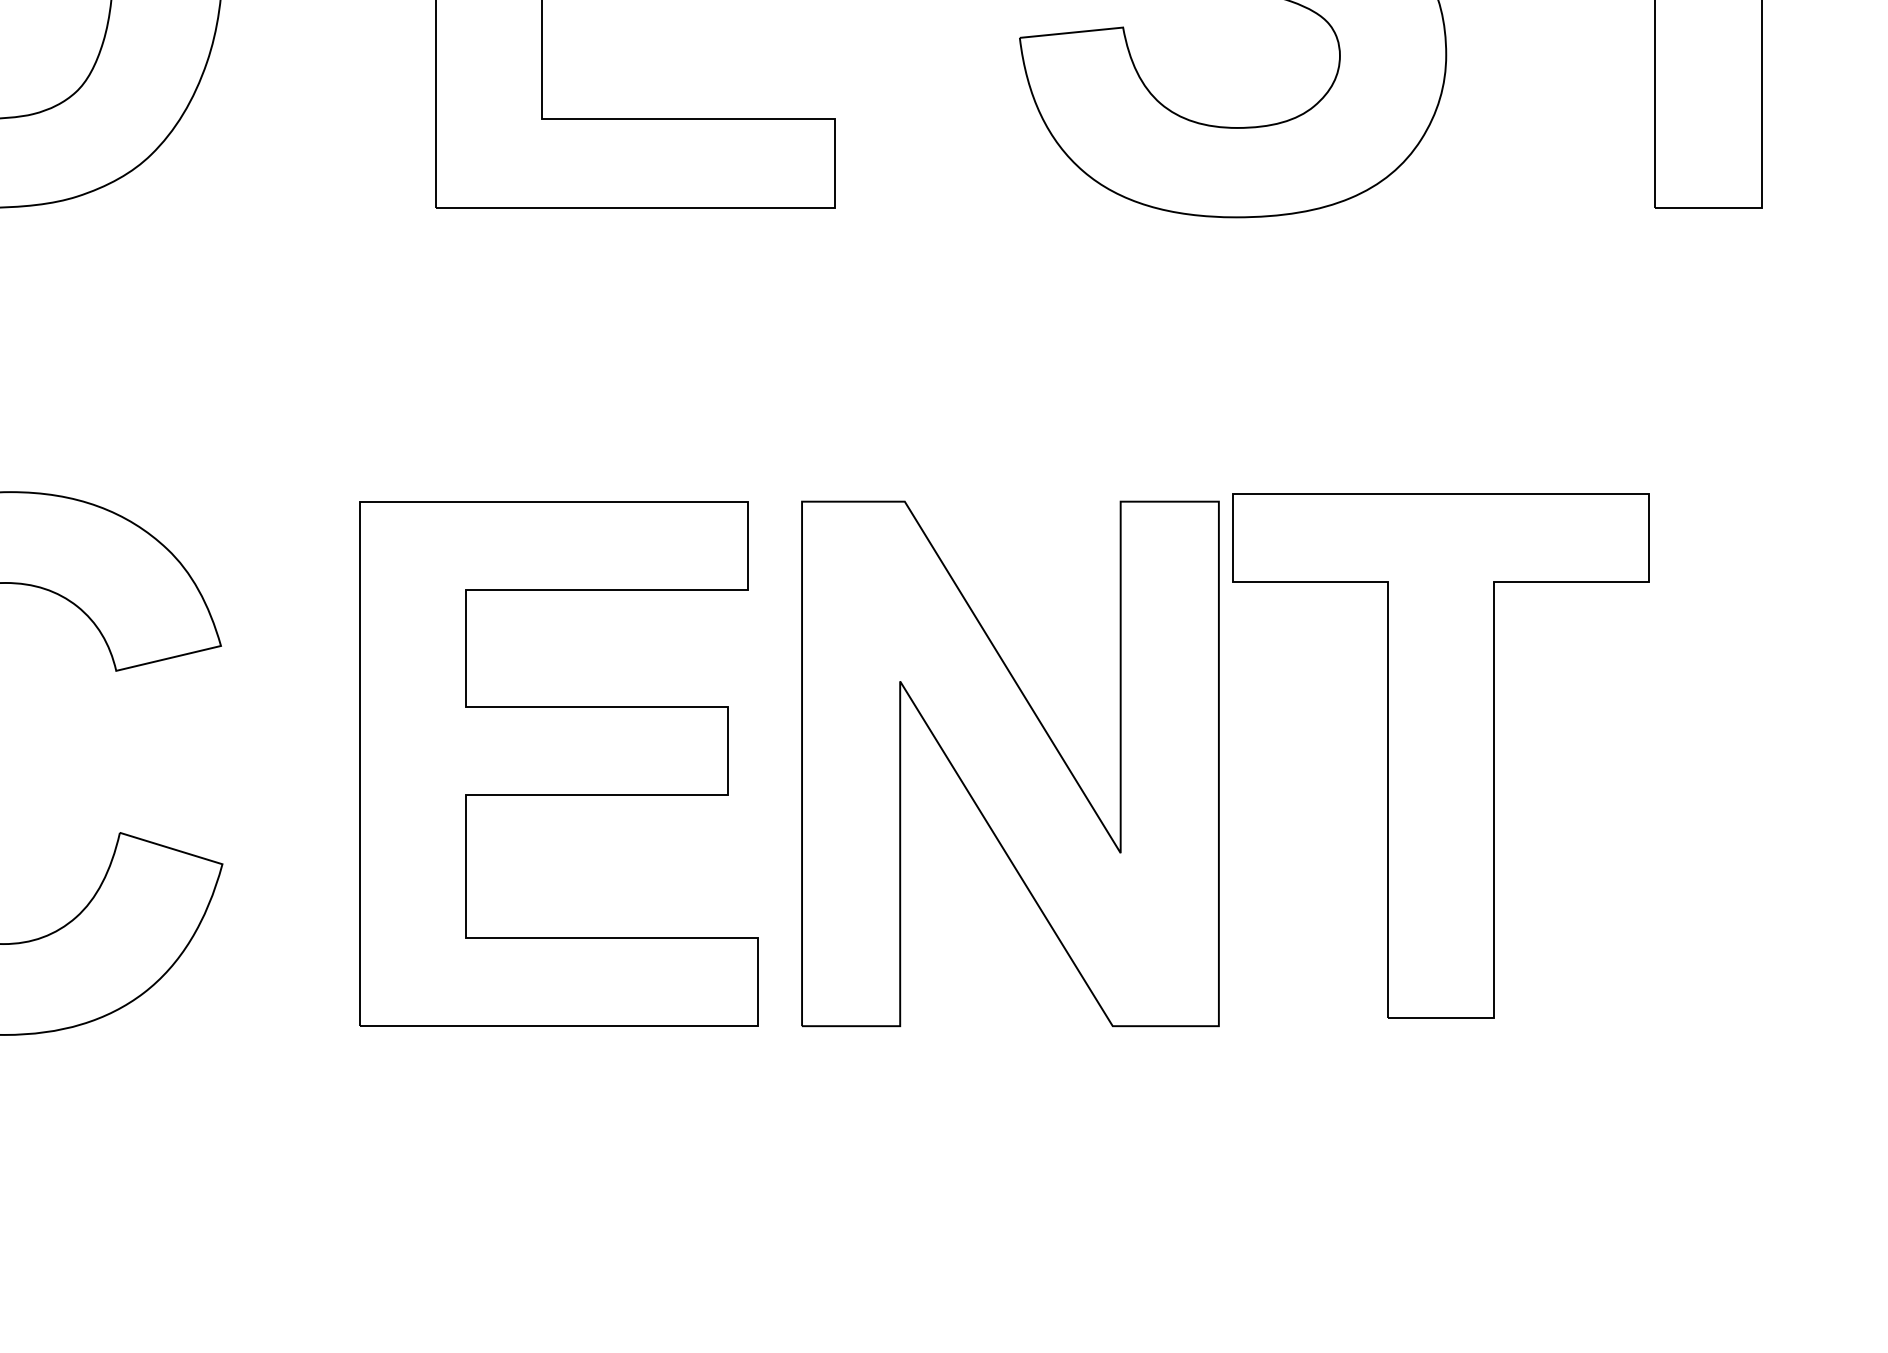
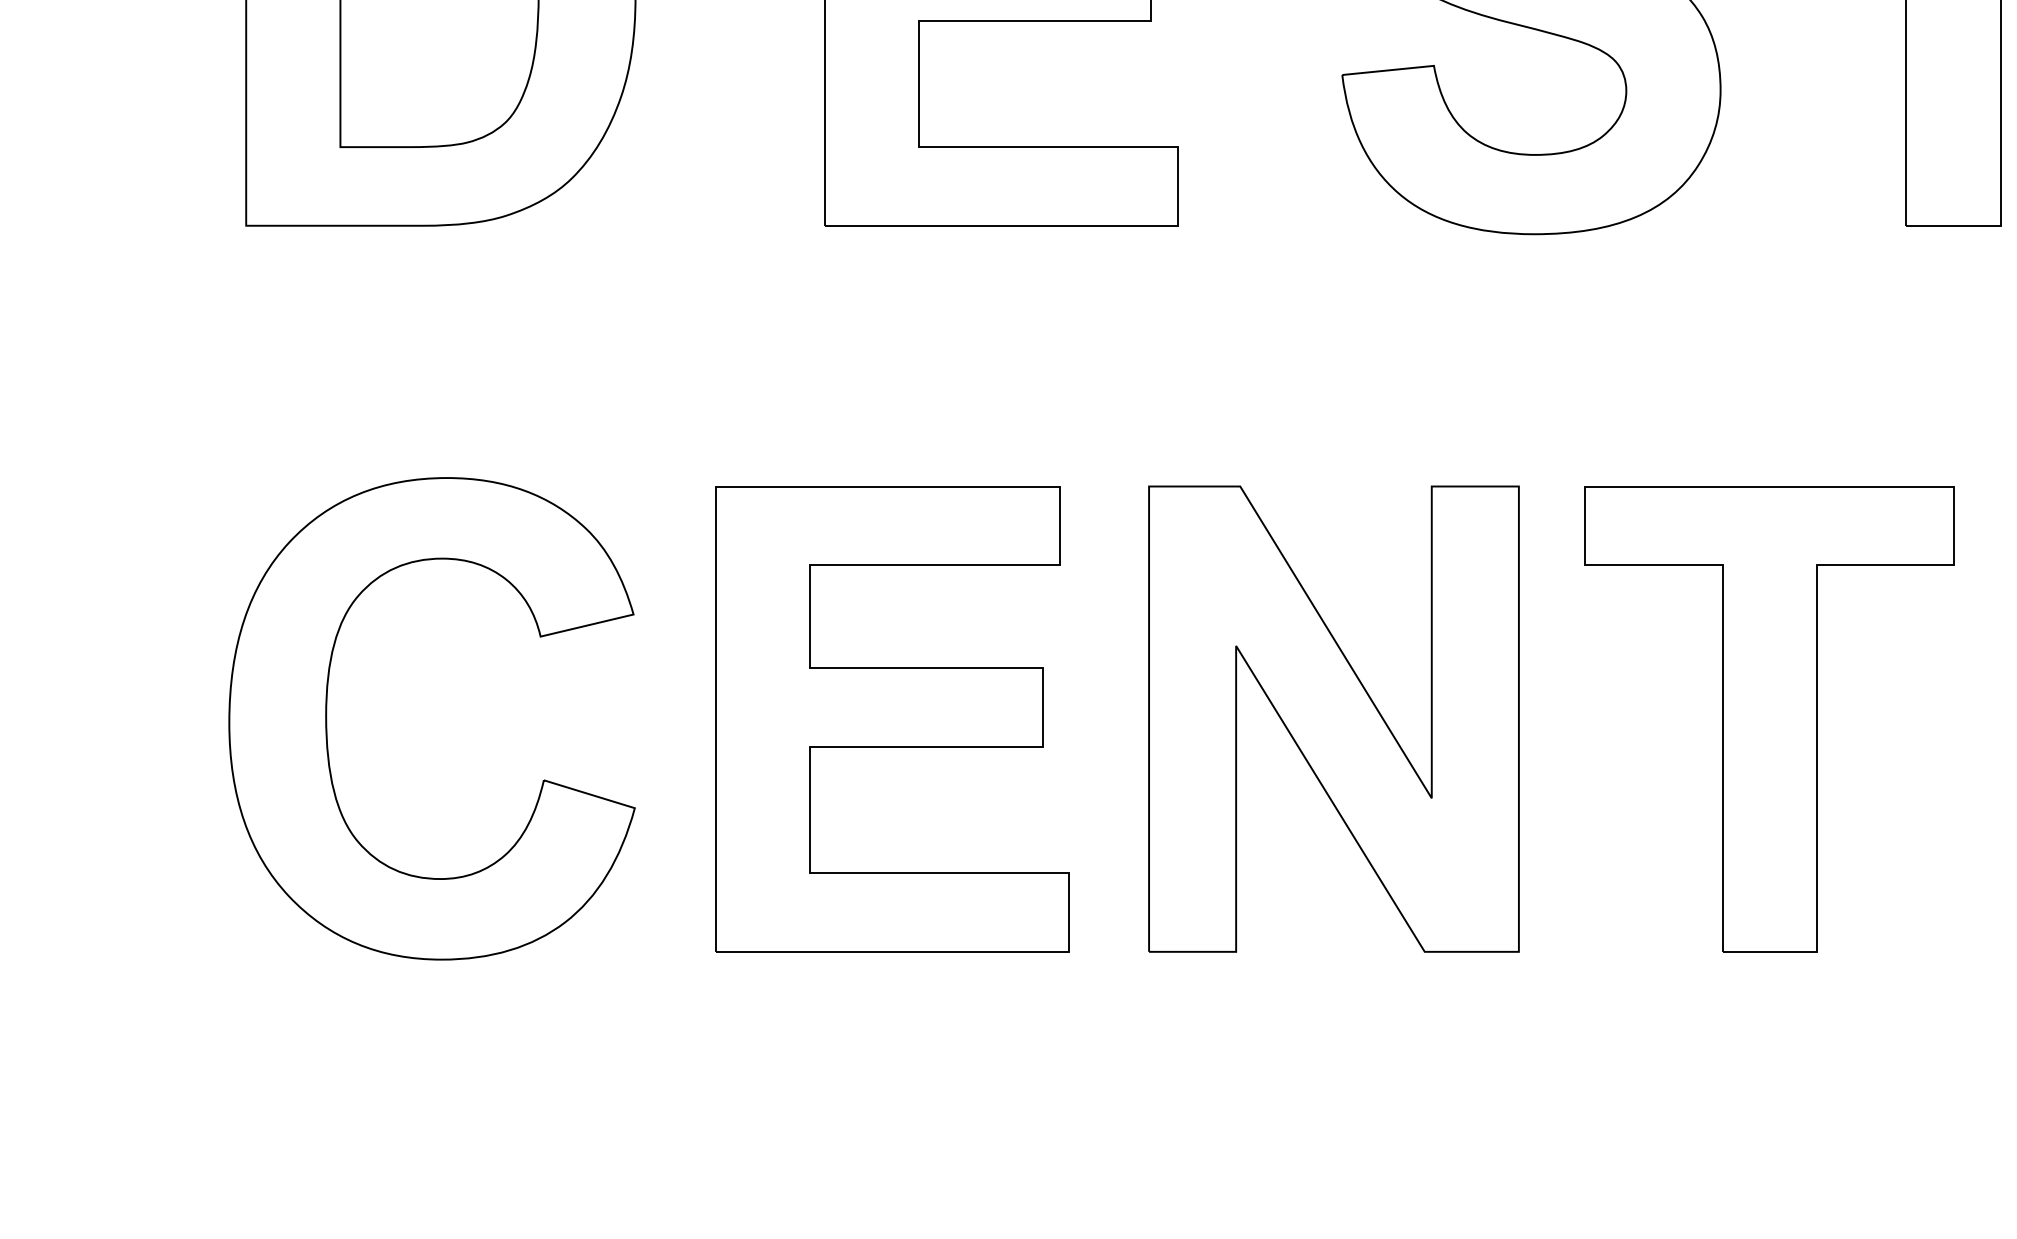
part: (1440, 756) -> (1769, 719), moved
part: (559, 764) -> (892, 719), moved

